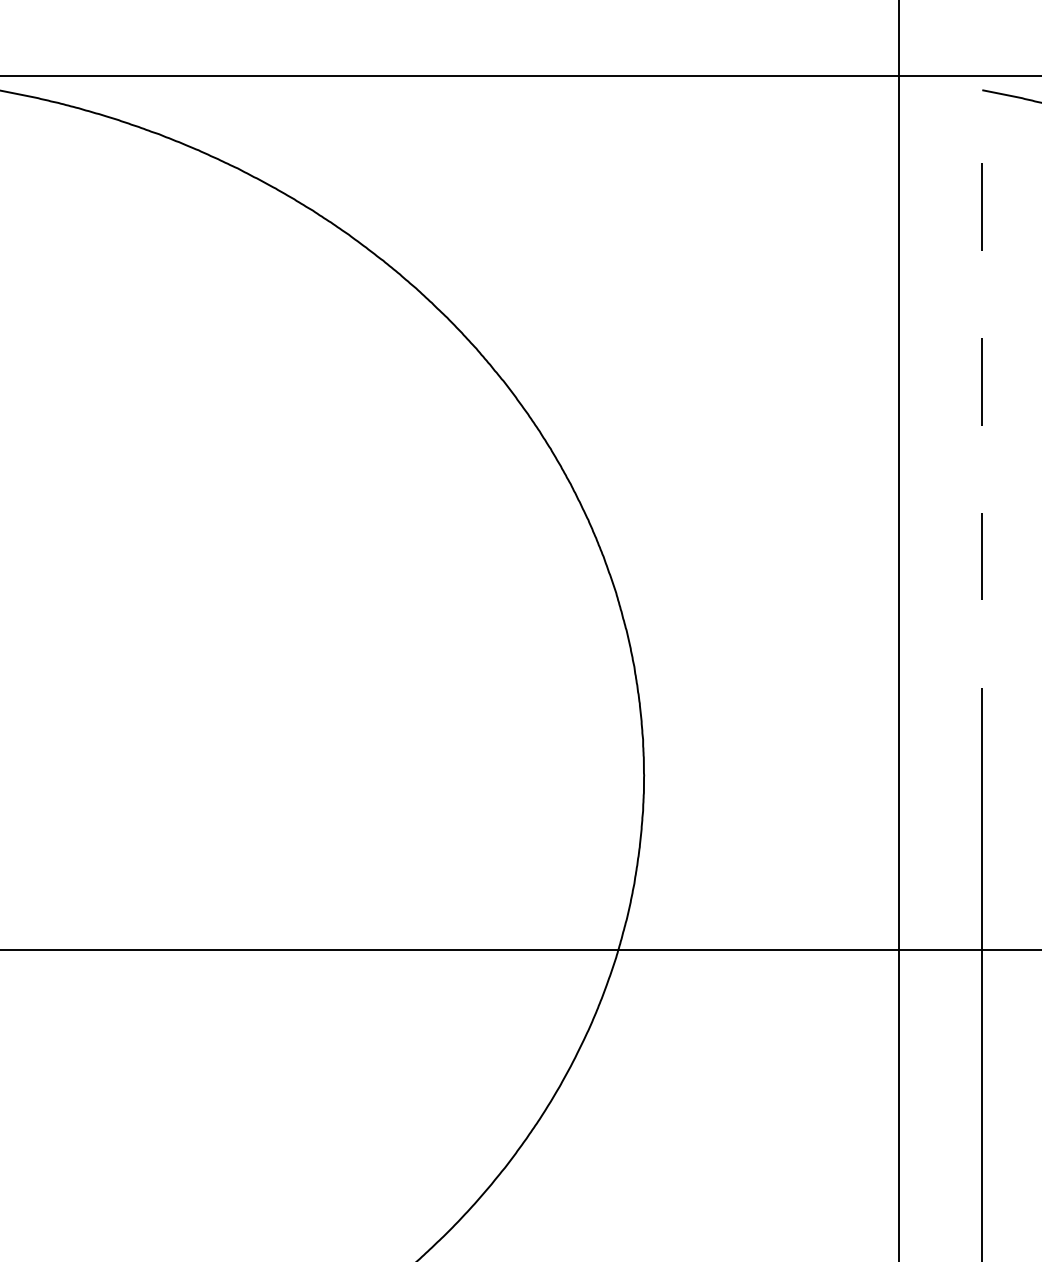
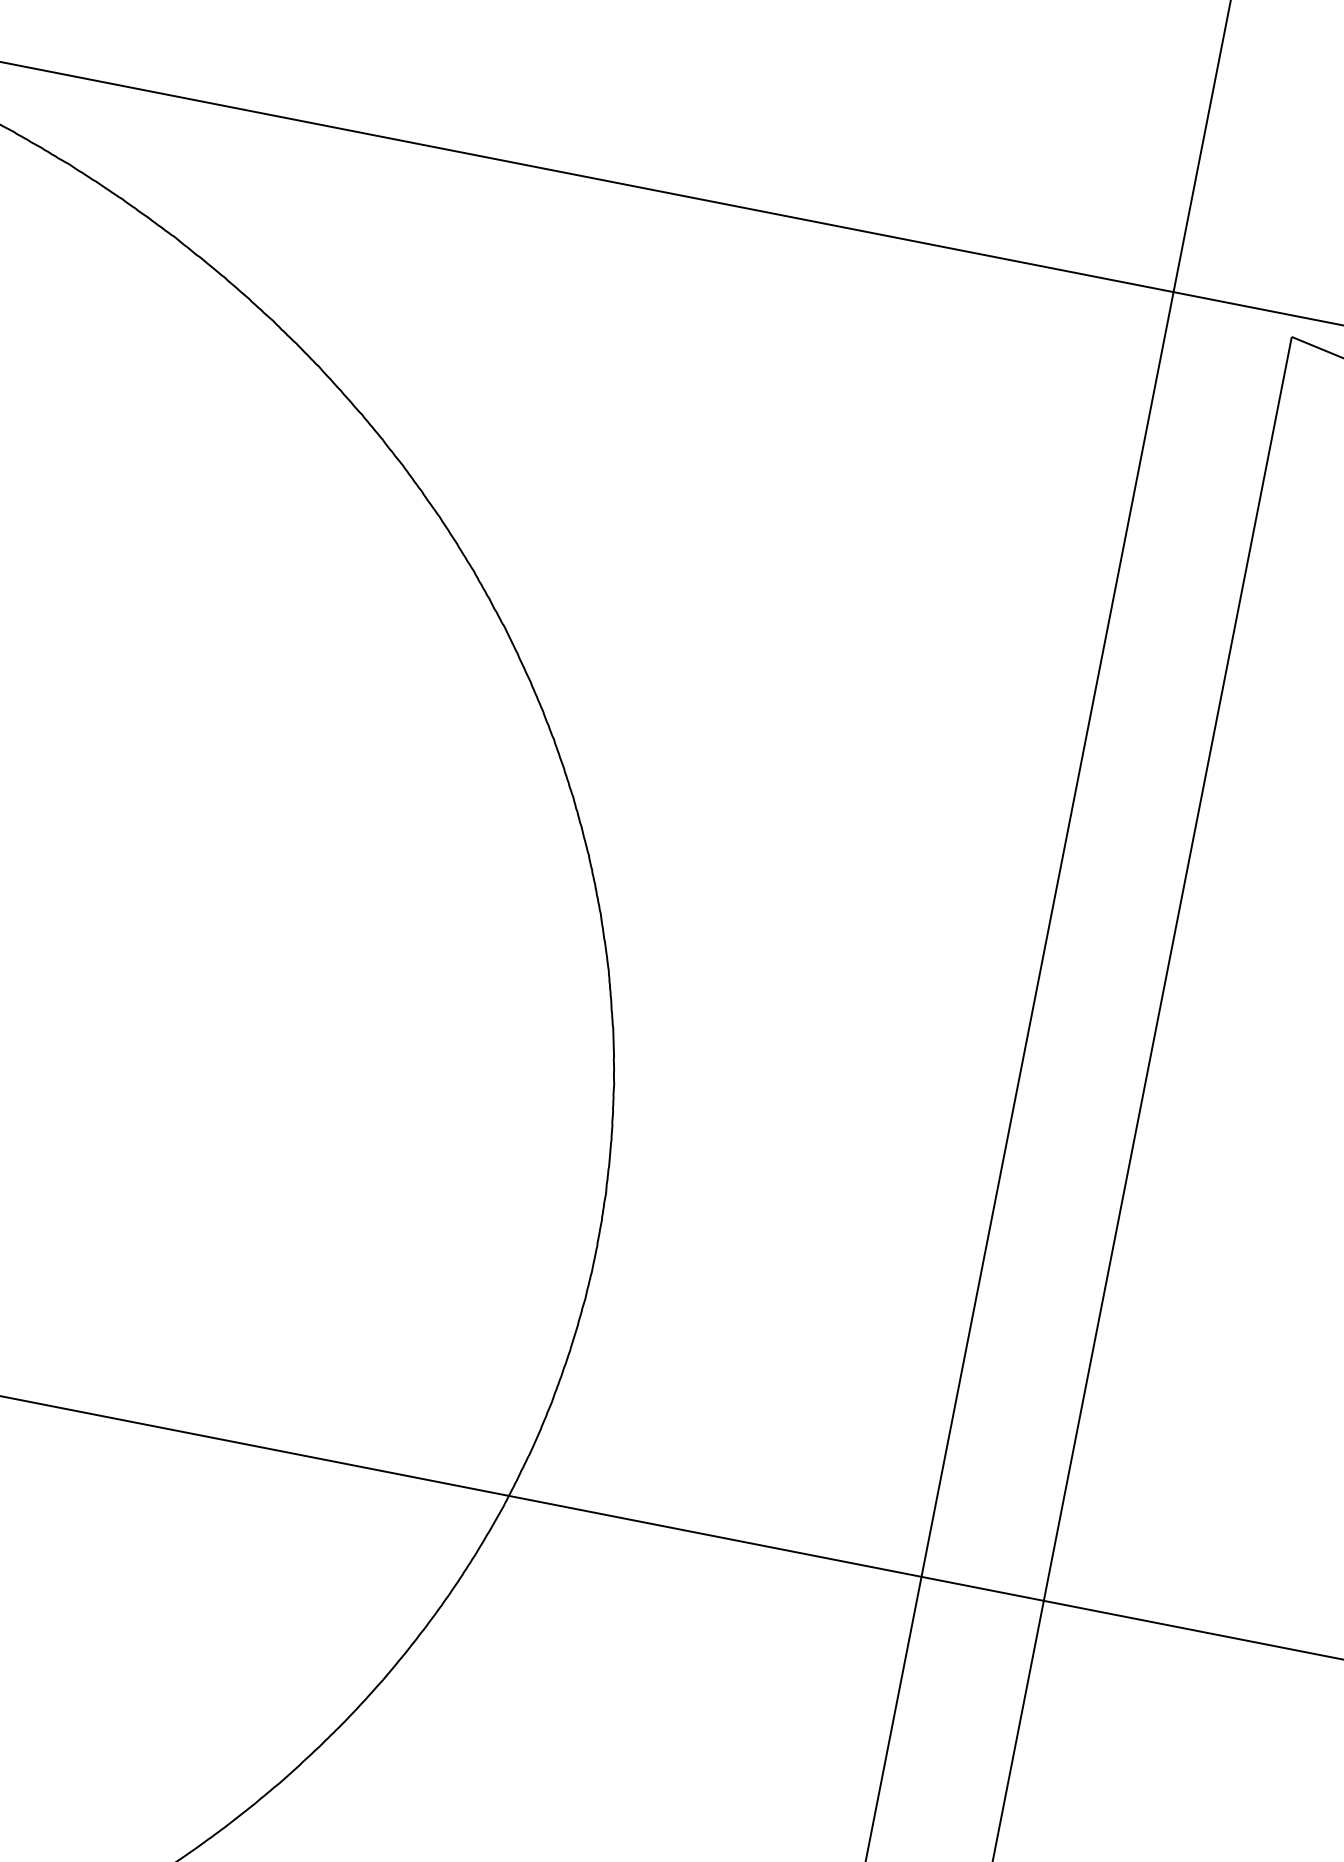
line: (982, 432) -> (1193, 840), dashed -> solid

